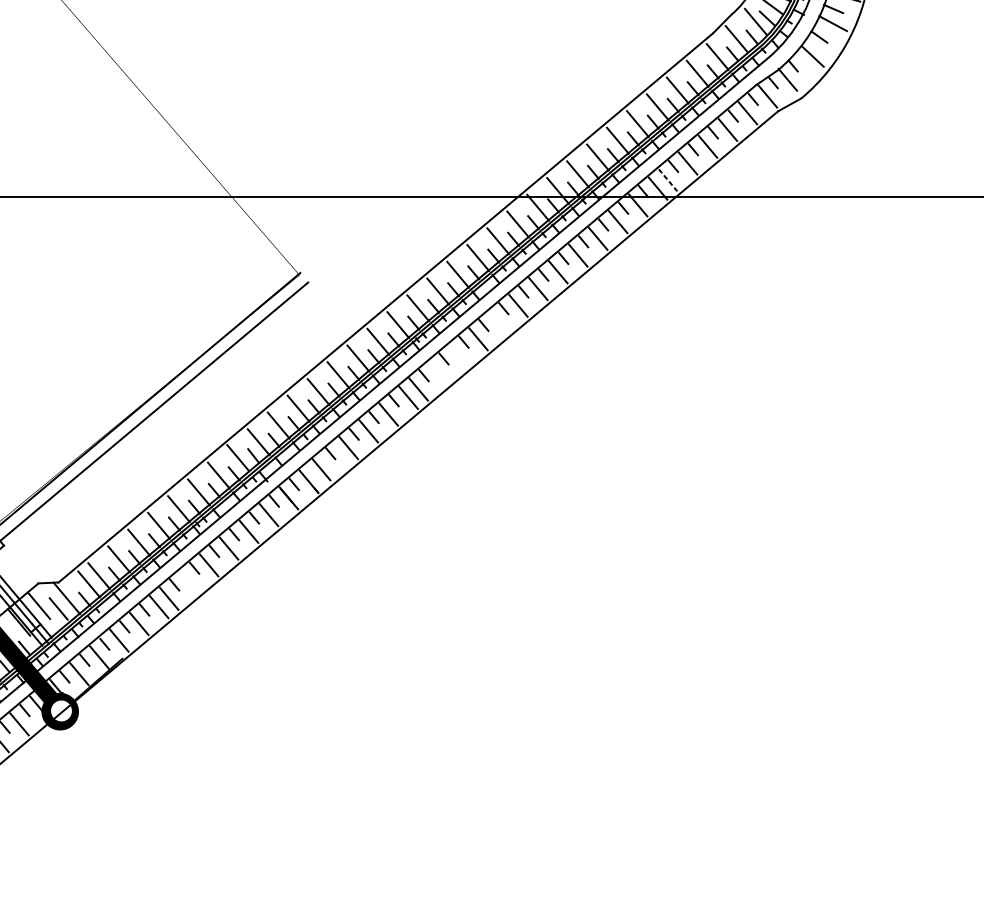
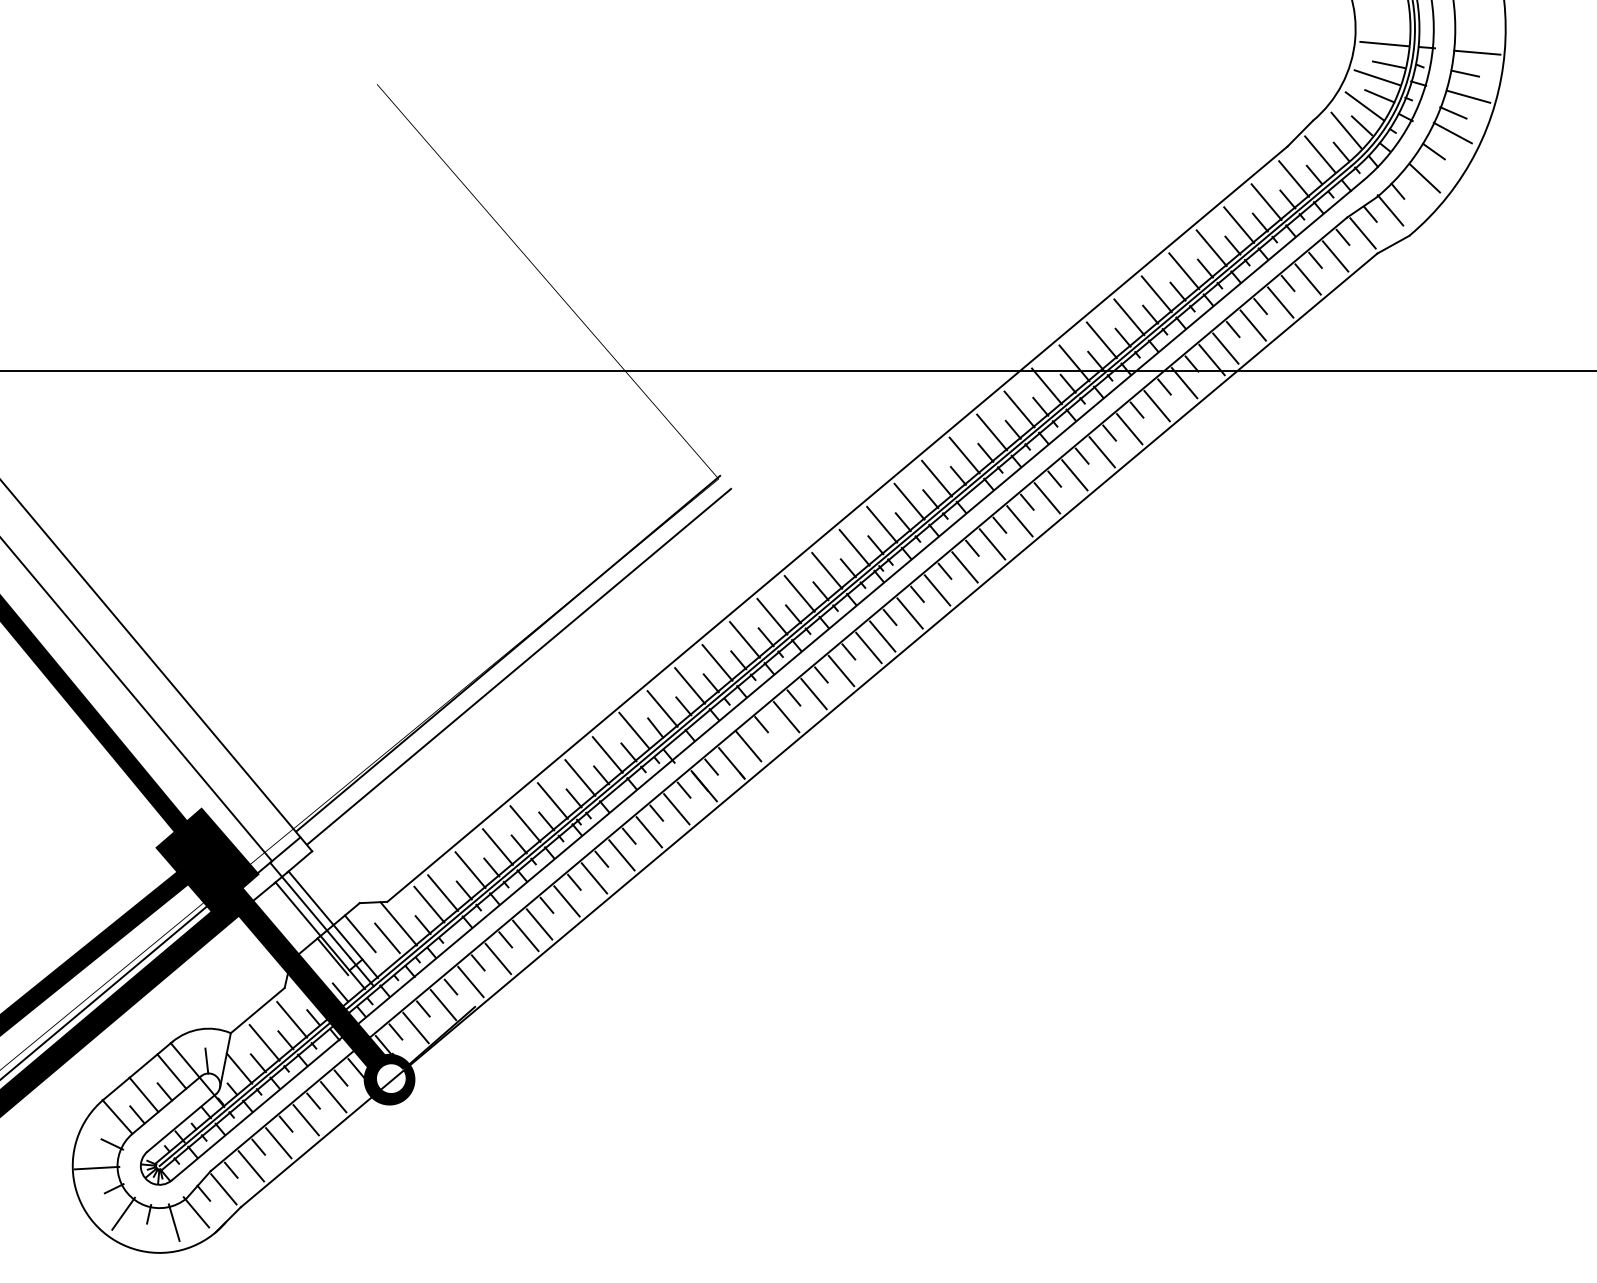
line: (667, 180) -> (1225, 348), dashed -> solid
line: (498, 322) -> (992, 544), added
line: (458, 356) -> (937, 590), added
line: (438, 372) -> (909, 613), added
line: (188, 582) -> (566, 901), added

